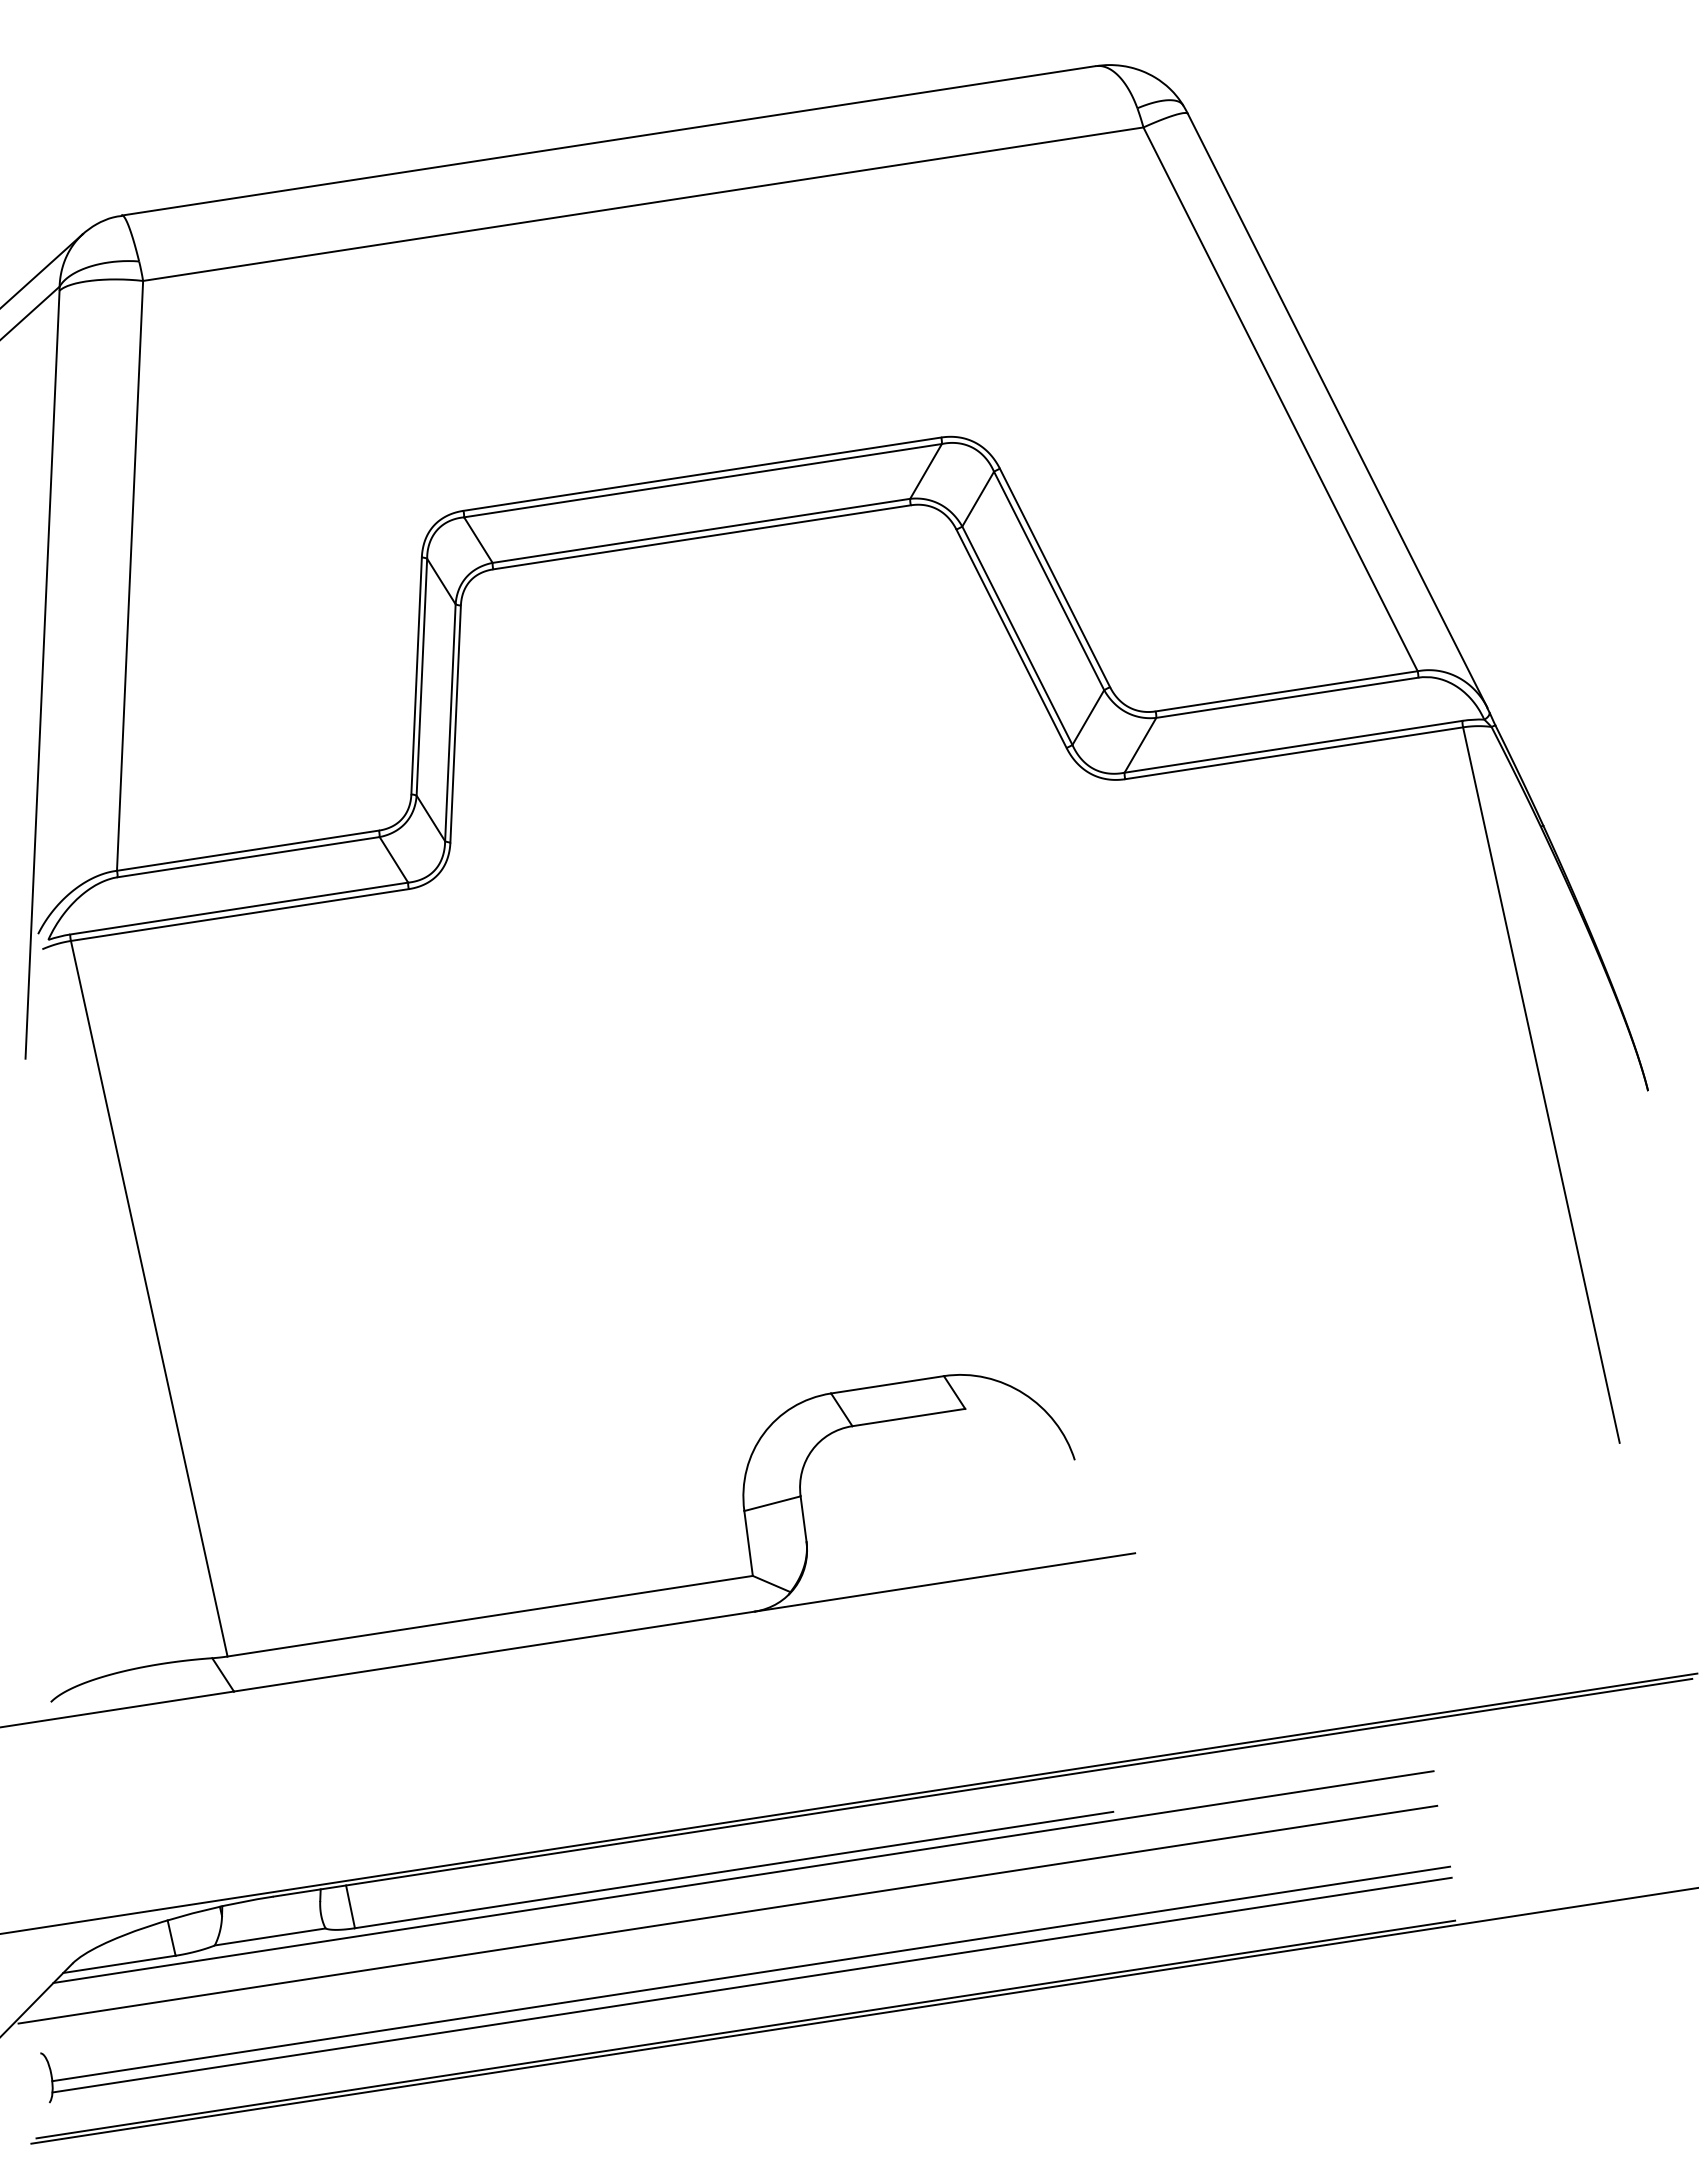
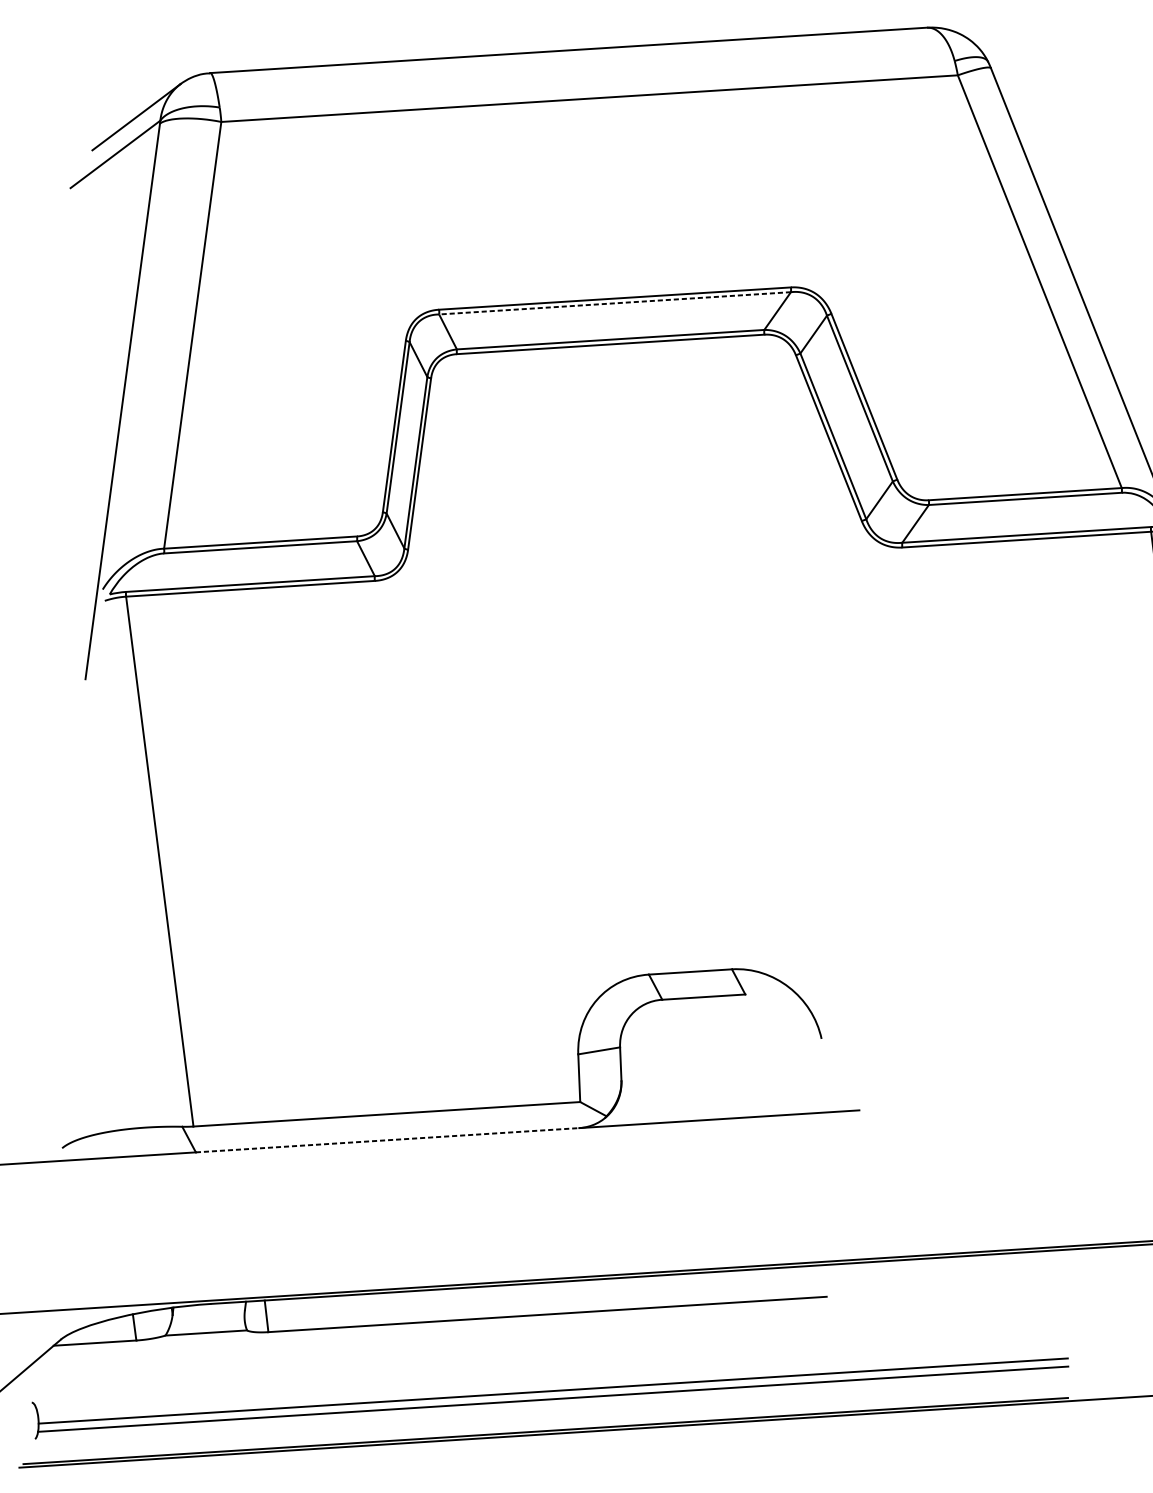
line: (703, 480) -> (615, 303), solid -> dashed
line: (494, 1651) -> (387, 1140), solid -> dashed
line: (743, 1876) -> (553, 1319), removed
line: (727, 1914) -> (539, 1346), removed

